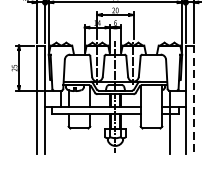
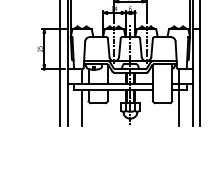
line: (193, 99) -> (200, 77), dashed -> solid
line: (61, 133) -> (82, 107), added

